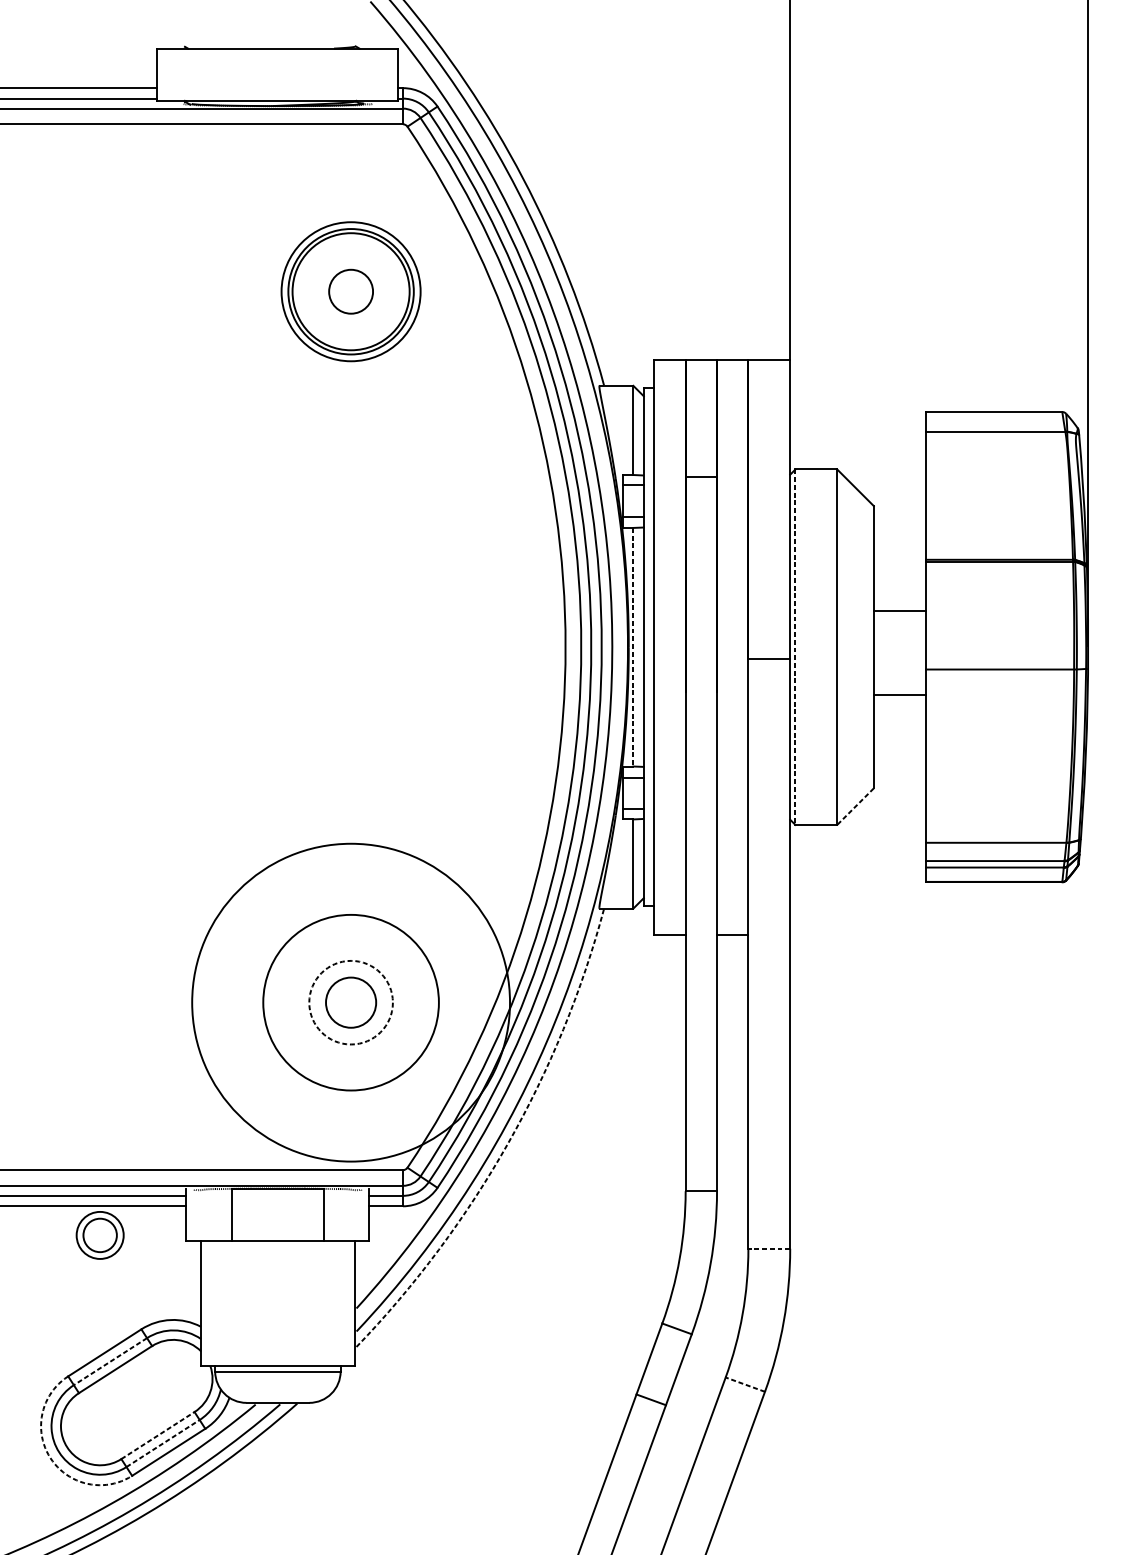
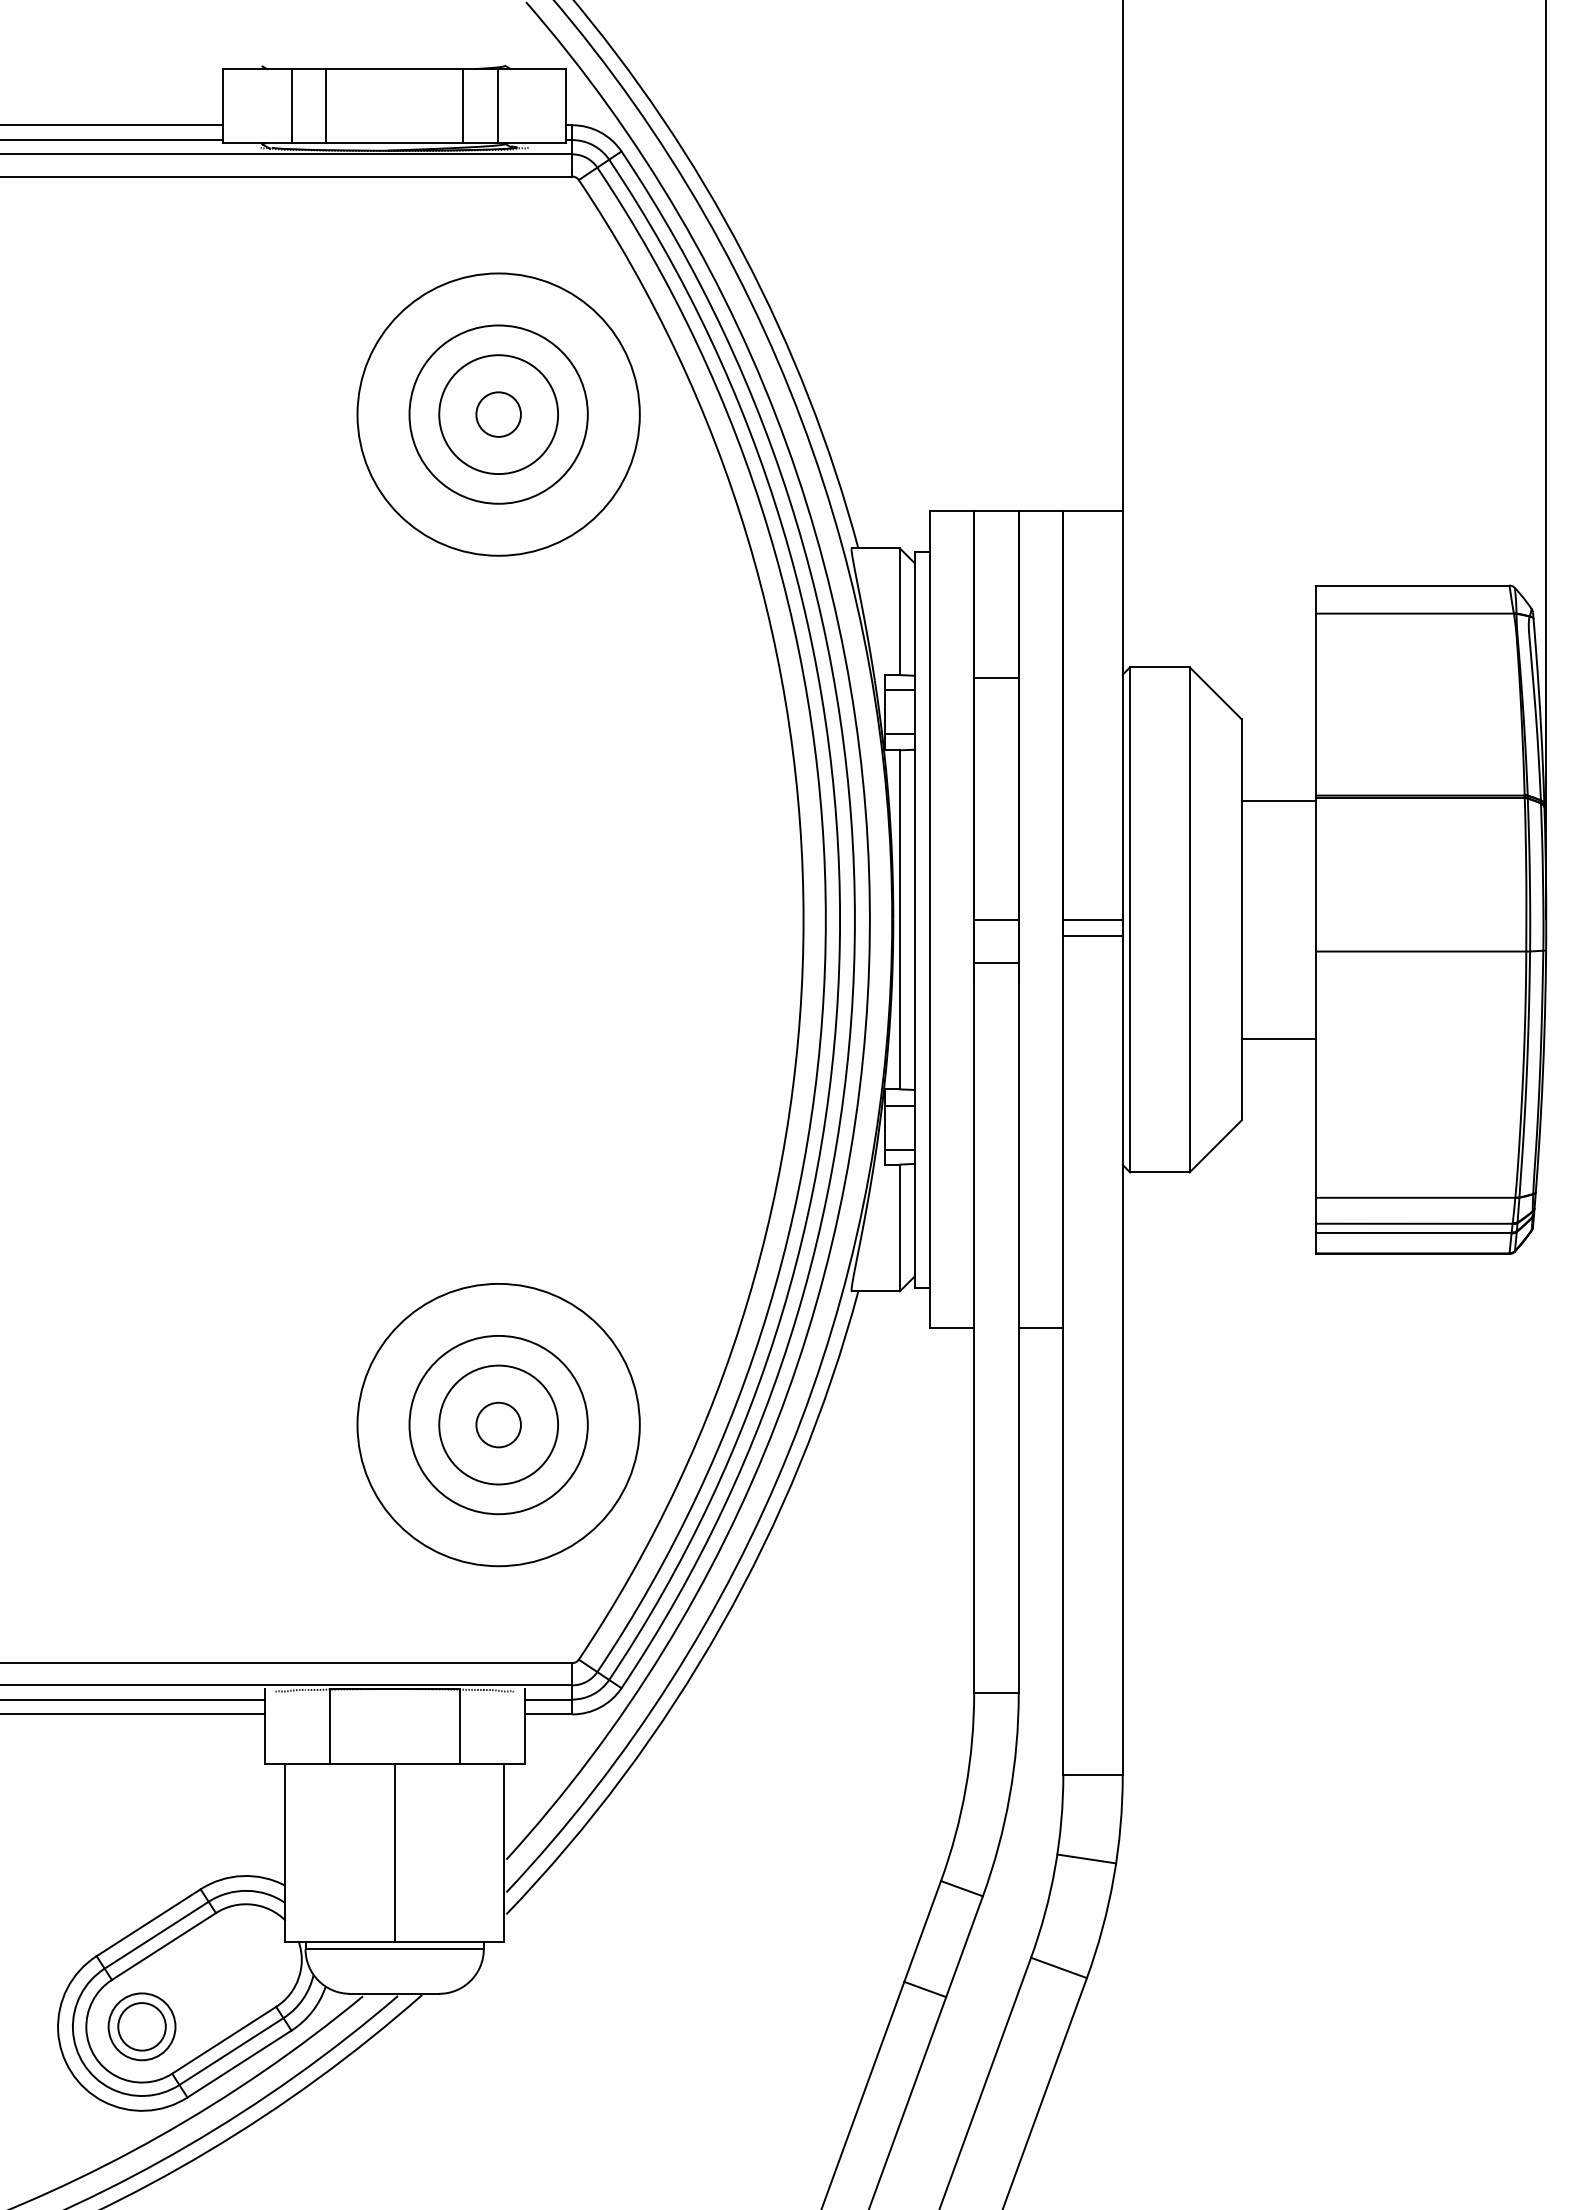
line: (205, 74) -> (291, 106), added
line: (229, 74) -> (326, 106), added
line: (326, 74) -> (463, 106), added
line: (350, 74) -> (497, 106), added
circle: (350, 291) -> (498, 414), size x0.71
circle: (350, 291) -> (498, 414), size x0.71
circle: (350, 291) -> (498, 414), size x1.43
line: (899, 611) -> (1278, 800), moved
line: (633, 646) -> (899, 919), dashed -> solid
line: (701, 646) -> (996, 919), added
line: (768, 646) -> (1092, 919), added
line: (795, 646) -> (1130, 919), dashed -> solid
line: (701, 677) -> (996, 962), added
line: (899, 694) -> (1278, 1038), moved
line: (855, 806) -> (1215, 1146), dashed -> solid
circle: (350, 1002) -> (498, 1424), dashed -> solid
circle: (350, 1002) -> (498, 1424), size x0.62
circle: (350, 1002) -> (498, 1424), size x0.62
circle: (350, 1002) -> (498, 1424), size x0.71
arc: (507, 1143) -> (721, 1625), dashed -> solid
part: (99, 1235) -> (141, 2026), moved
line: (769, 1248) -> (1093, 1774), dashed -> solid
line: (277, 1303) -> (394, 1852), added
line: (764, 1307) -> (1086, 1858), added
line: (110, 1361) -> (156, 1935), dashed -> solid
line: (745, 1384) -> (1059, 1967), dashed -> solid
line: (158, 1435) -> (224, 2040), dashed -> solid
line: (163, 1443) -> (231, 2051), dashed -> solid
arc: (50, 1458) -> (71, 2072), dashed -> solid

